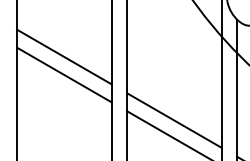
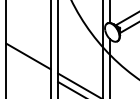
line: (64, 74) -> (28, 64), removed

